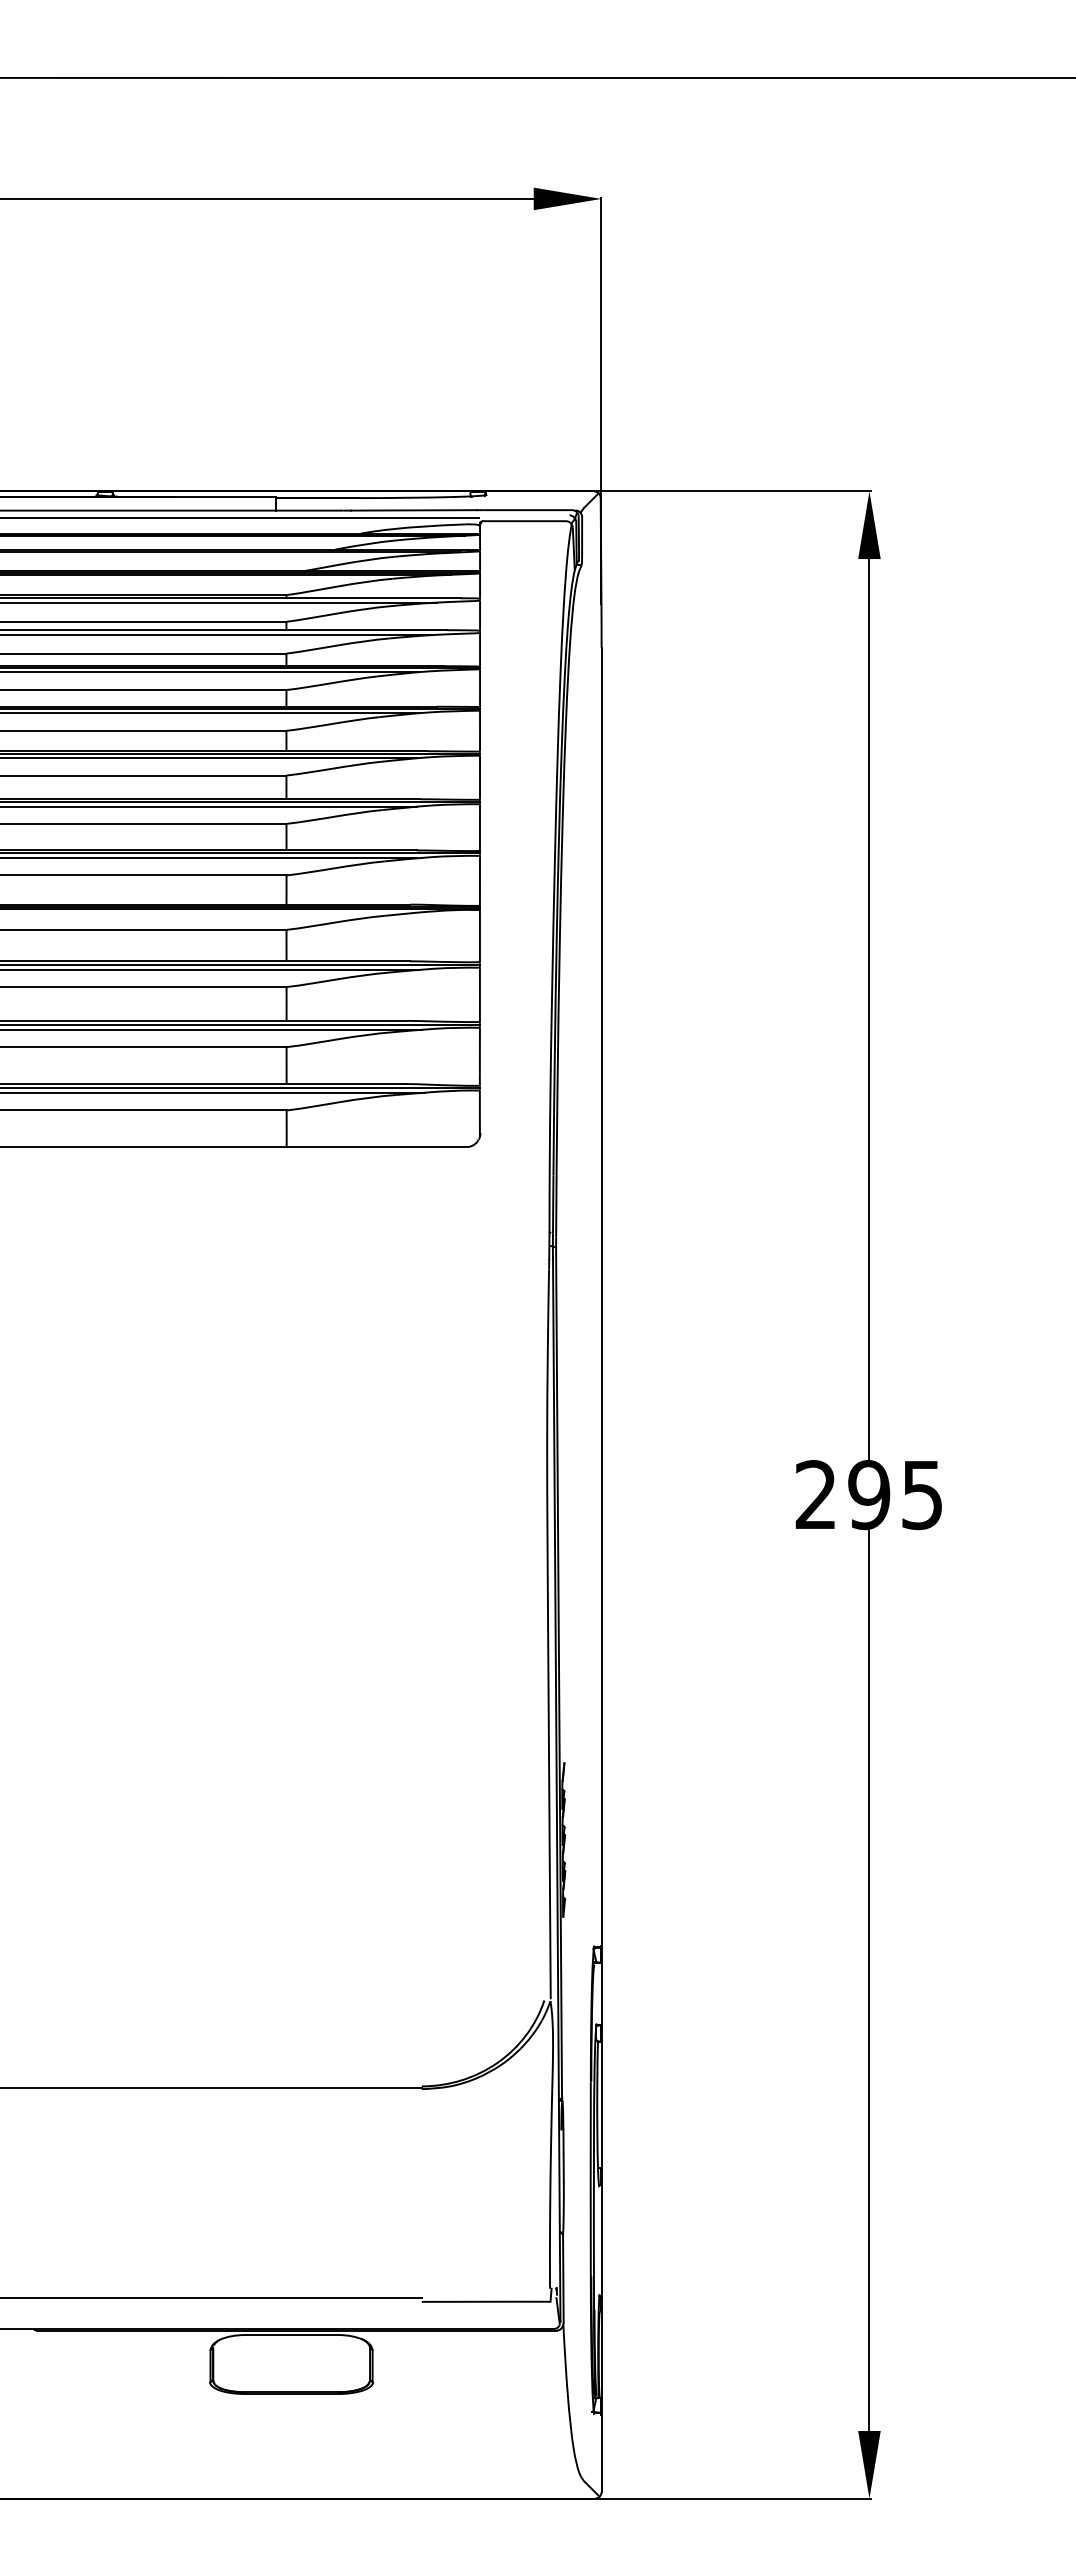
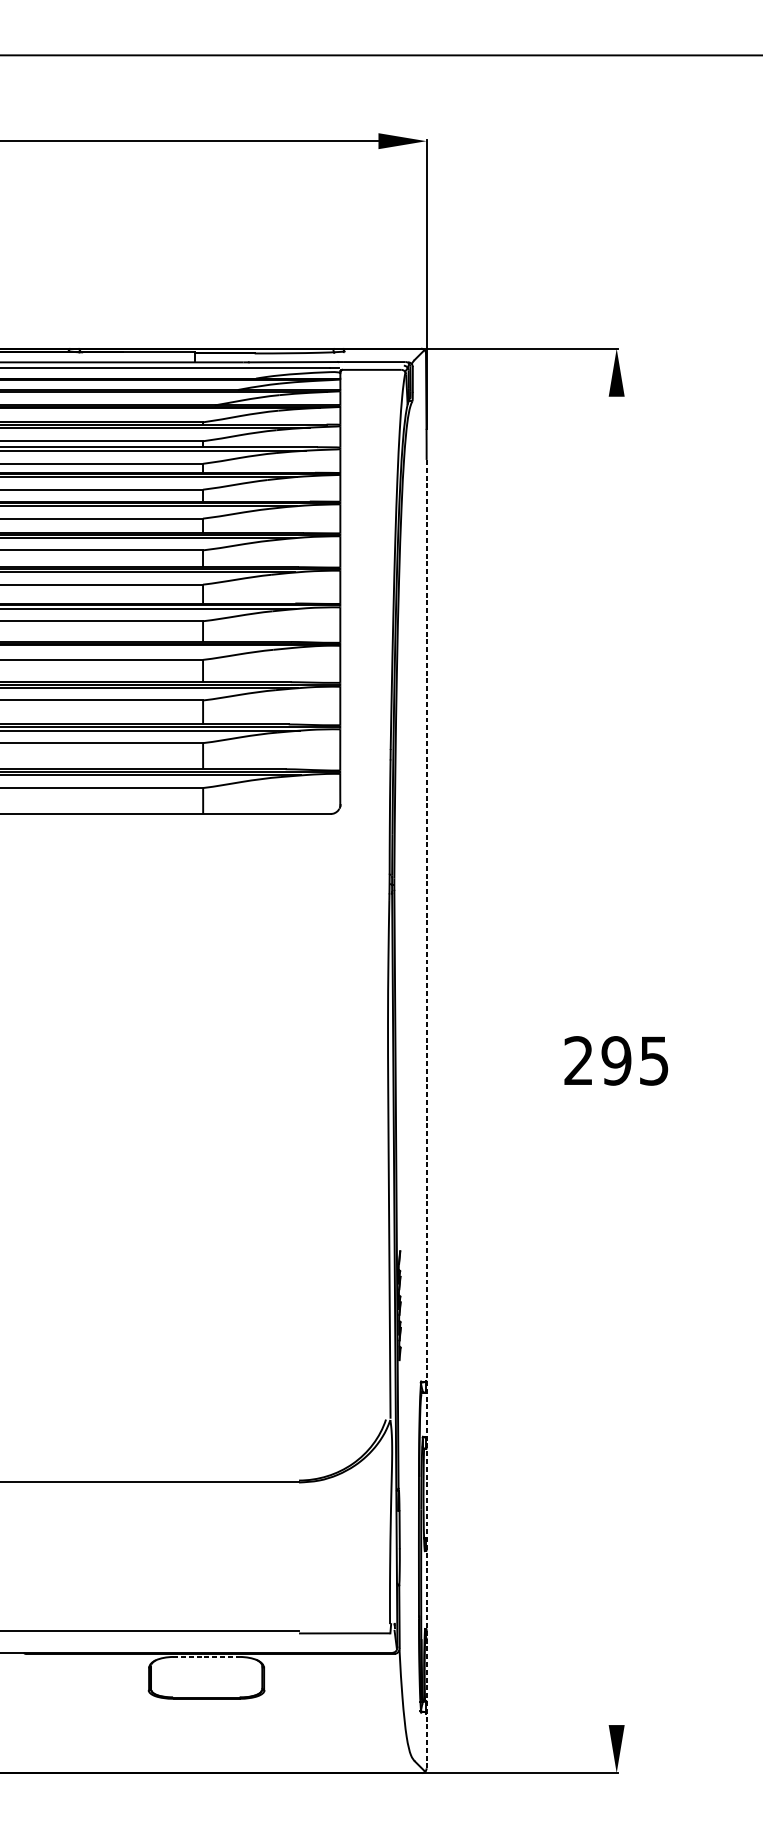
line: (869, 1009) -> (616, 716), removed
line: (601, 1570) -> (426, 1114), solid -> dashed
line: (869, 1980) -> (616, 1405), removed
line: (292, 2335) -> (207, 1657), solid -> dashed

